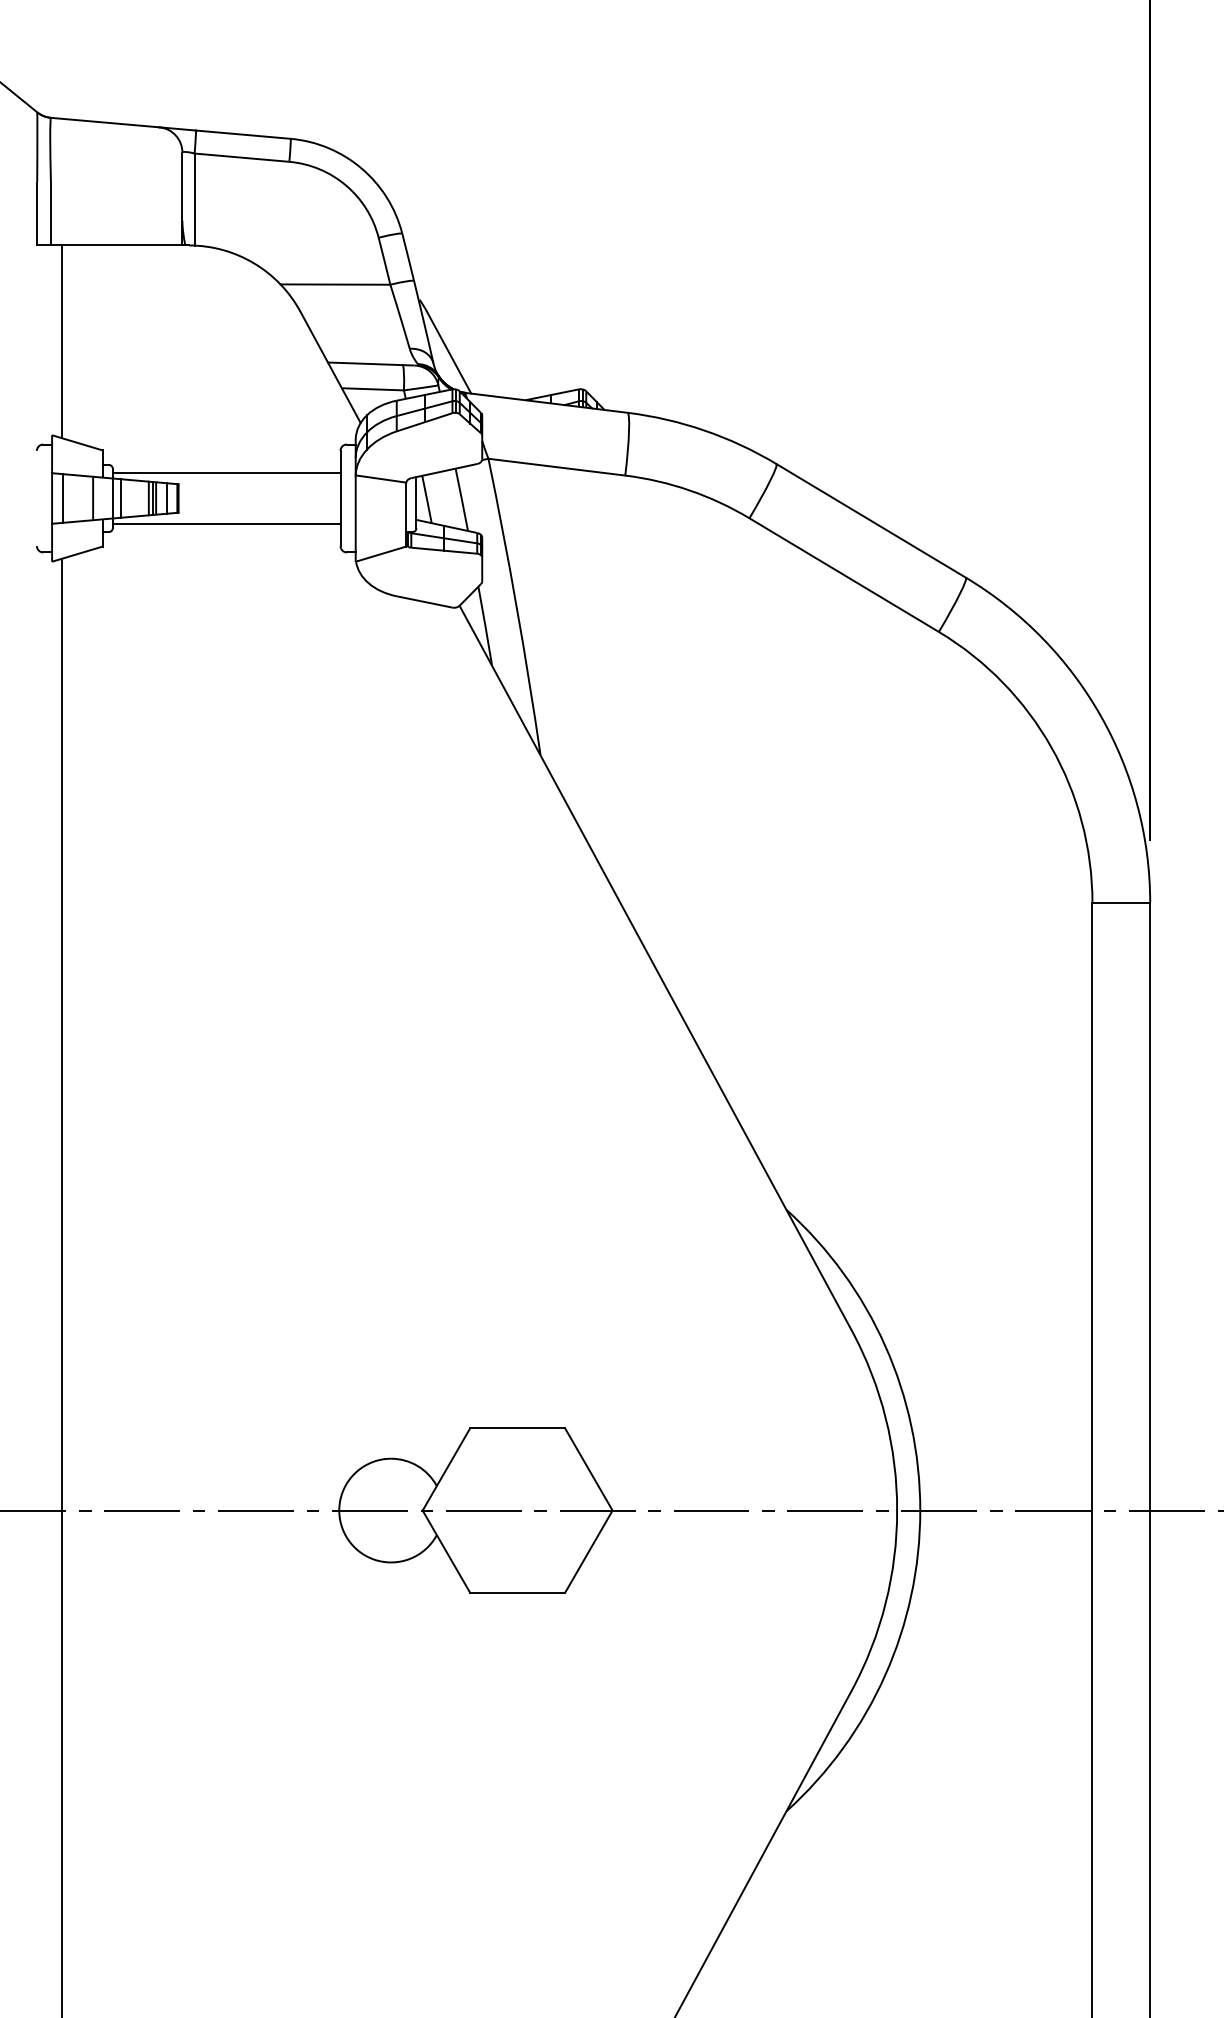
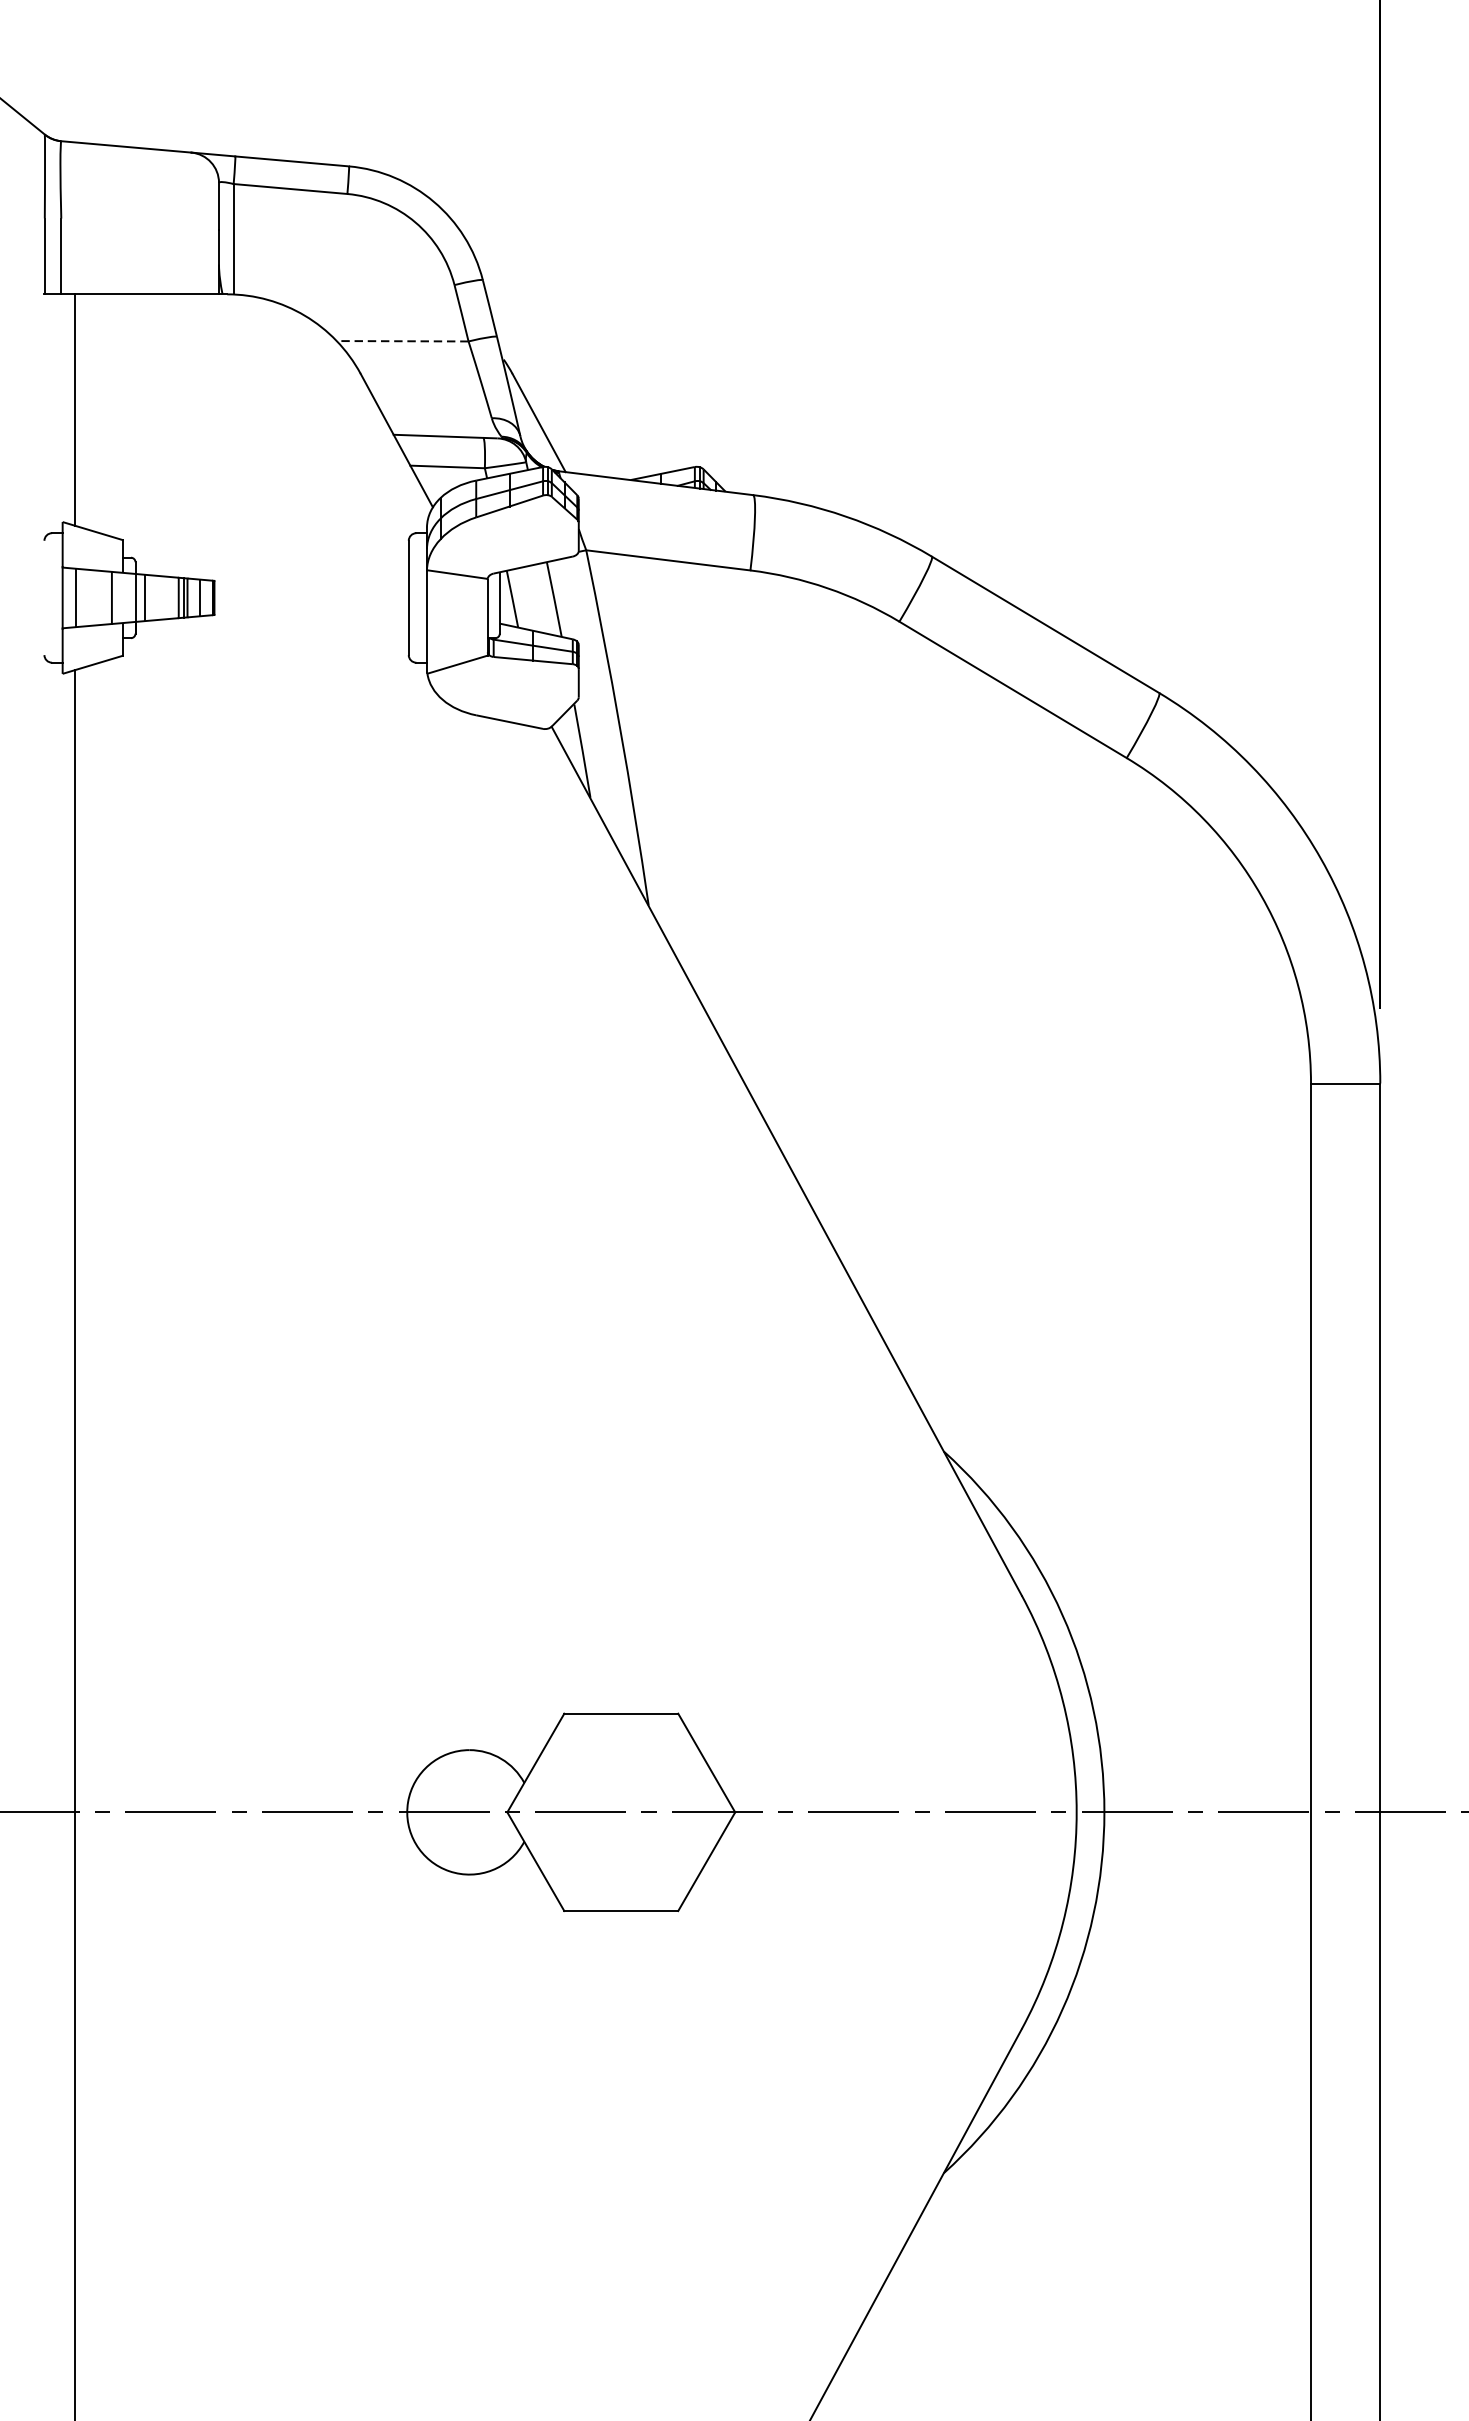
line: (335, 284) -> (402, 341), solid -> dashed
line: (226, 473) -> (271, 567), removed
line: (226, 523) -> (271, 627), removed

